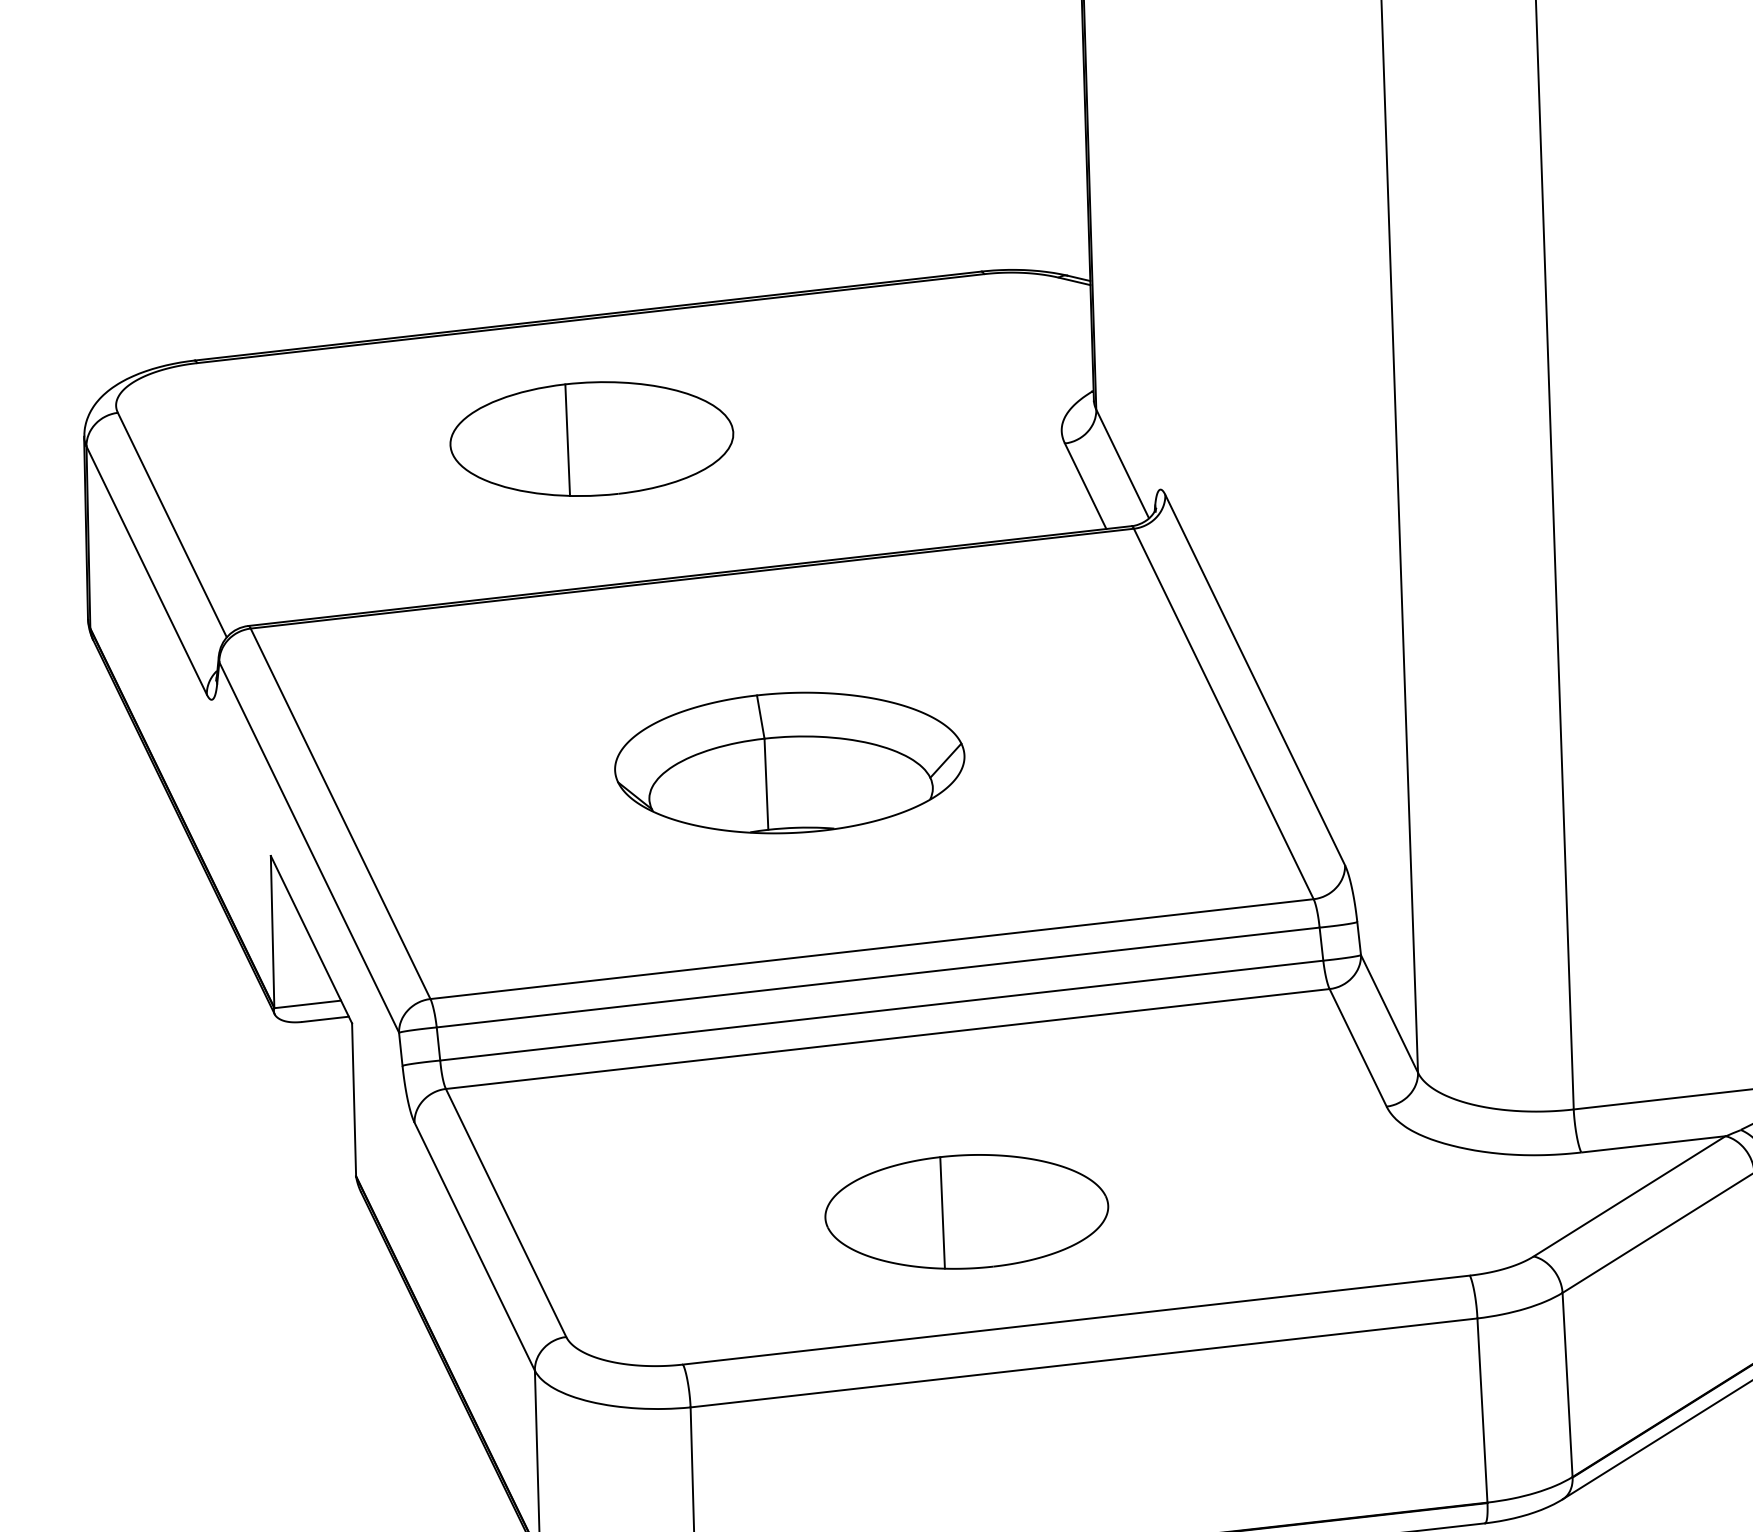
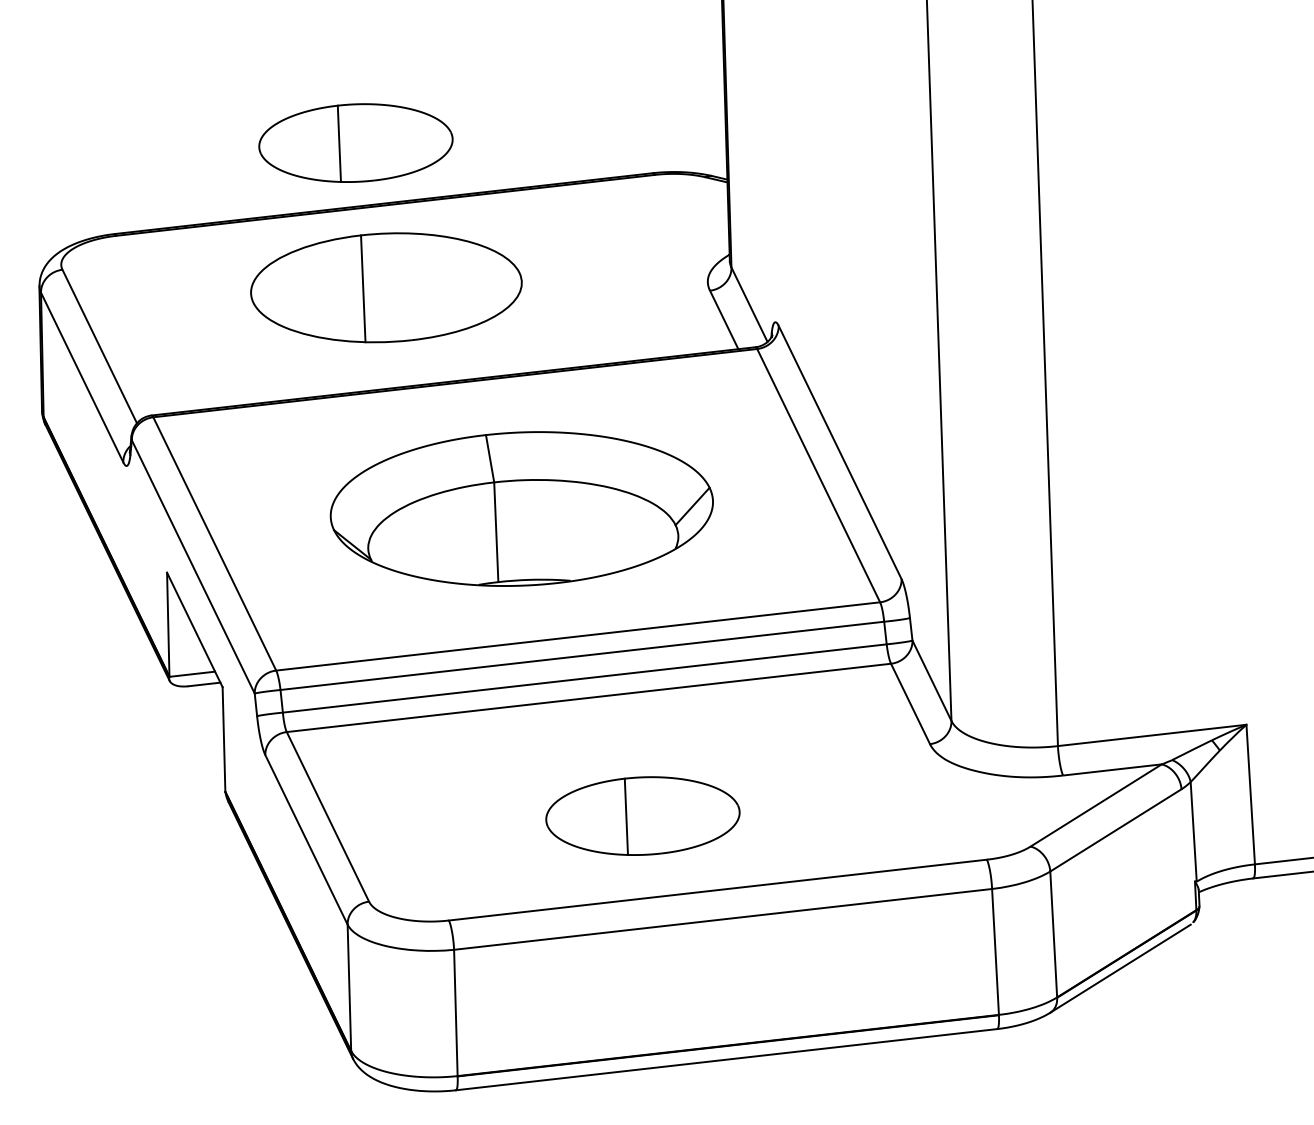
part: (546, 226) -> (355, 142), added
part: (591, 438) -> (386, 287), size x1.4
part: (789, 763) -> (521, 509), size x1.6

